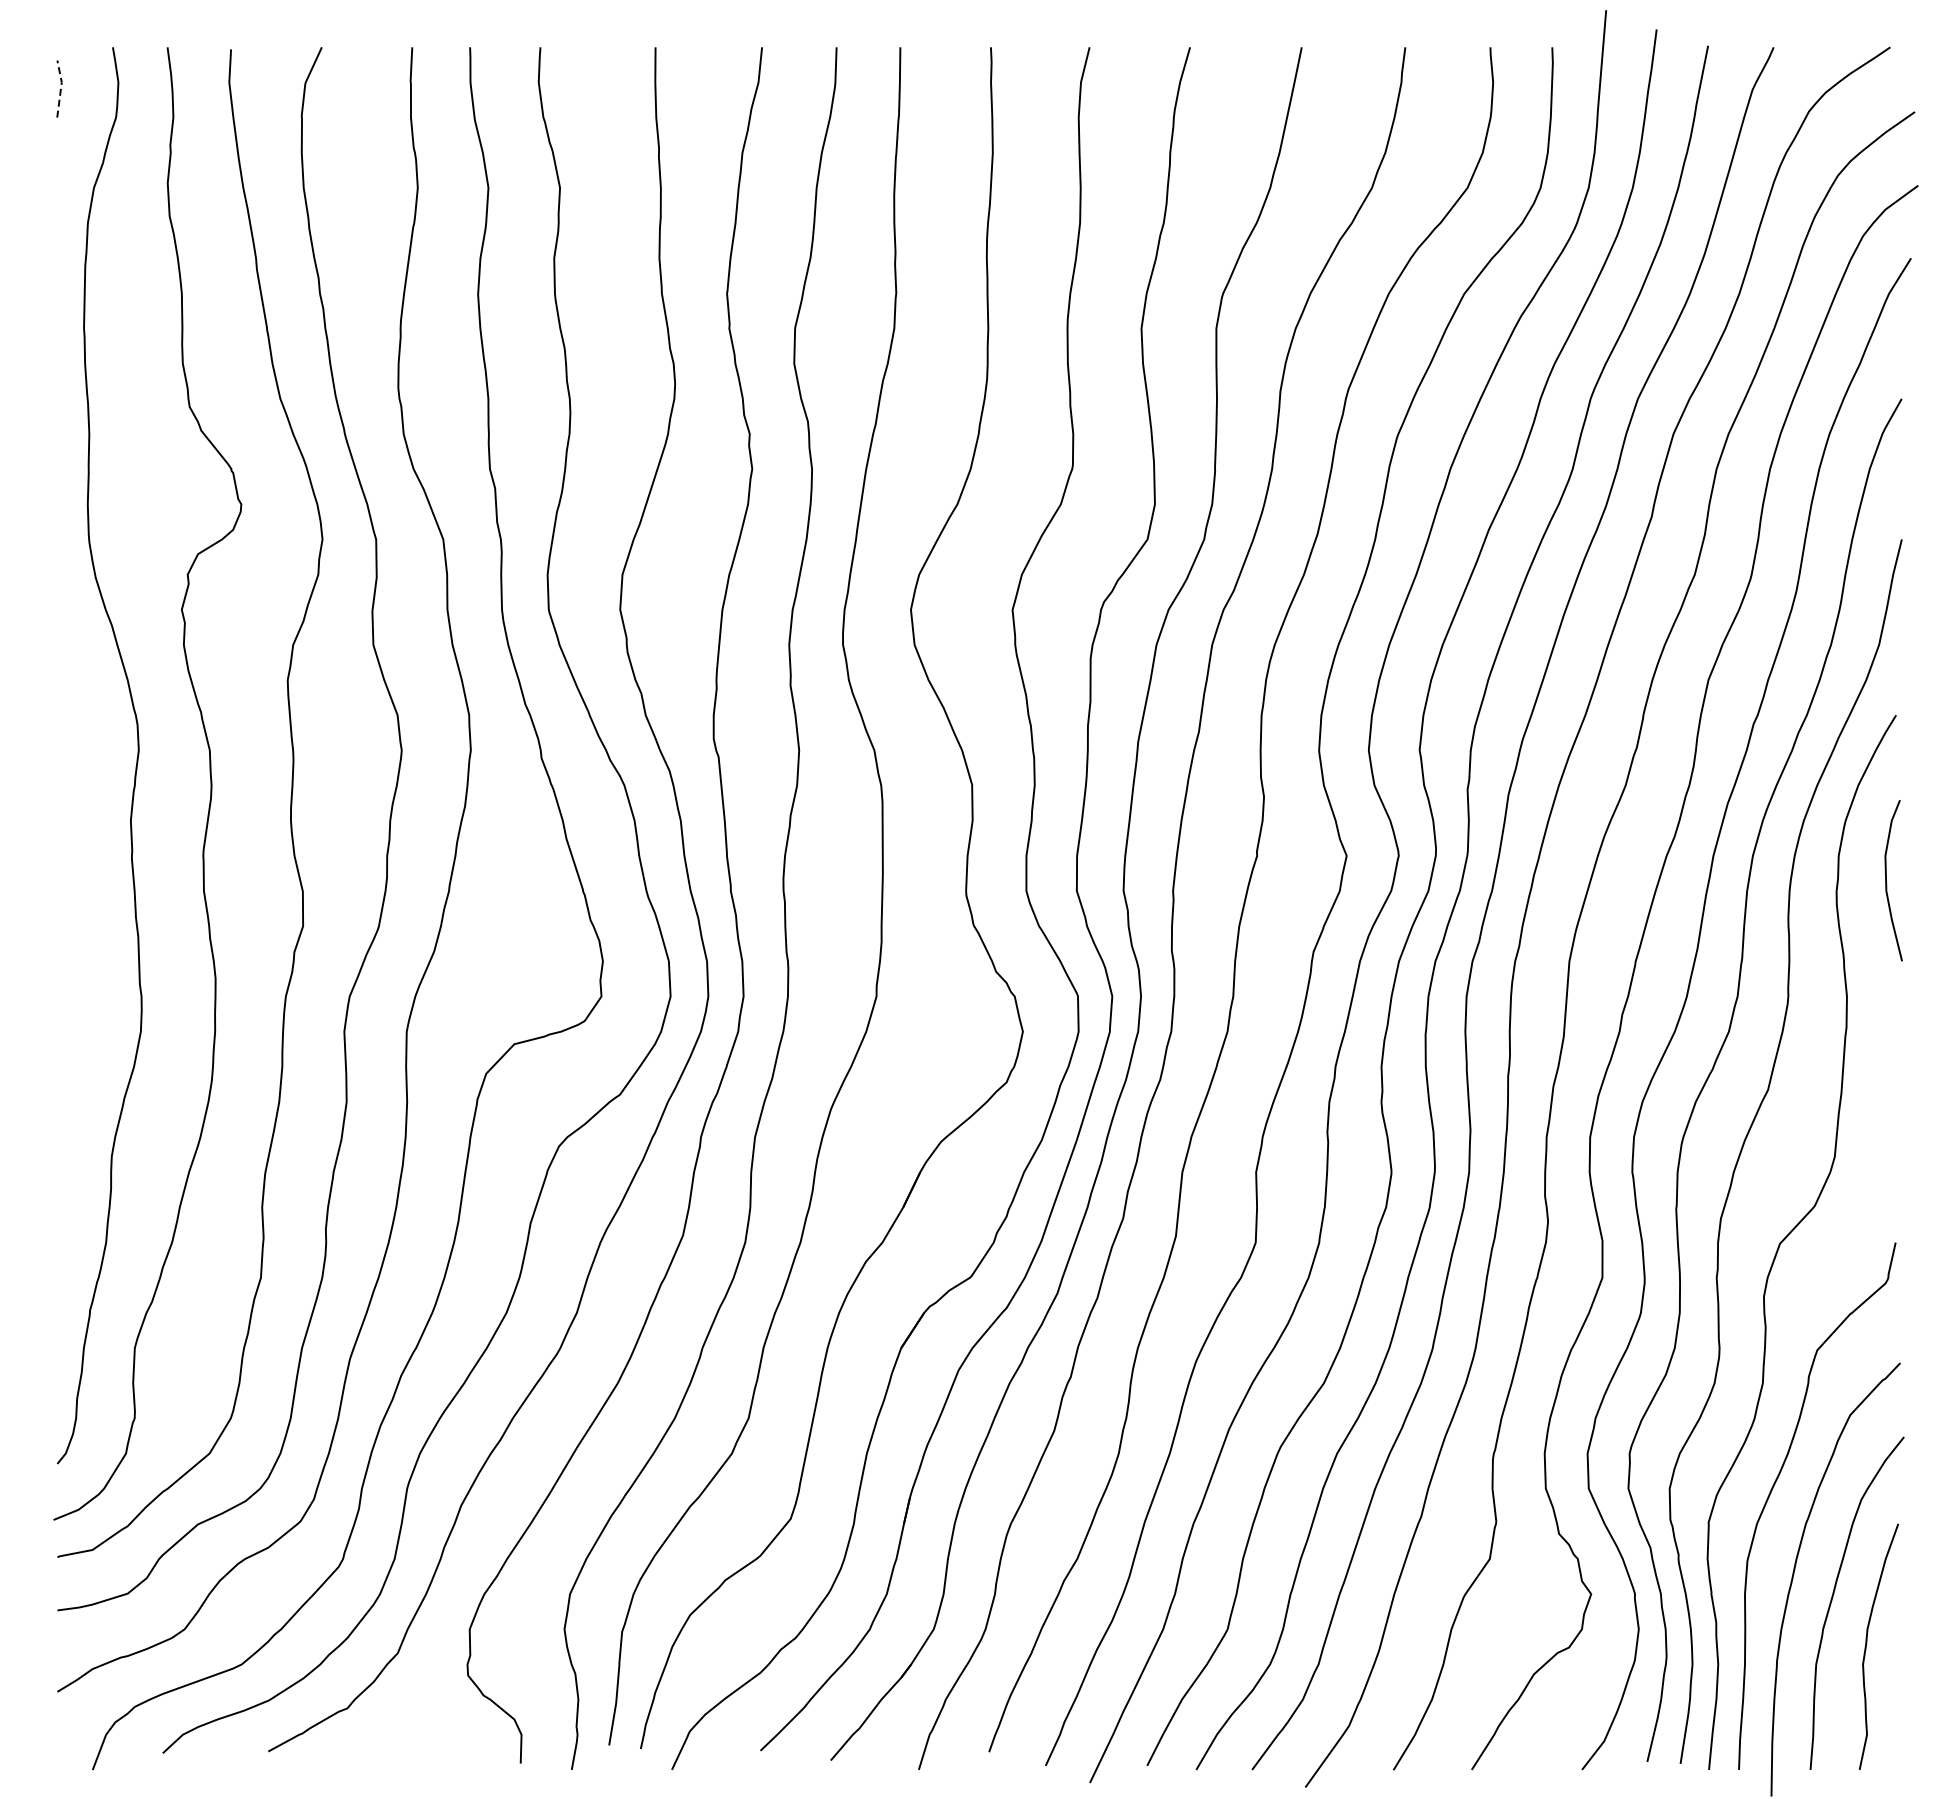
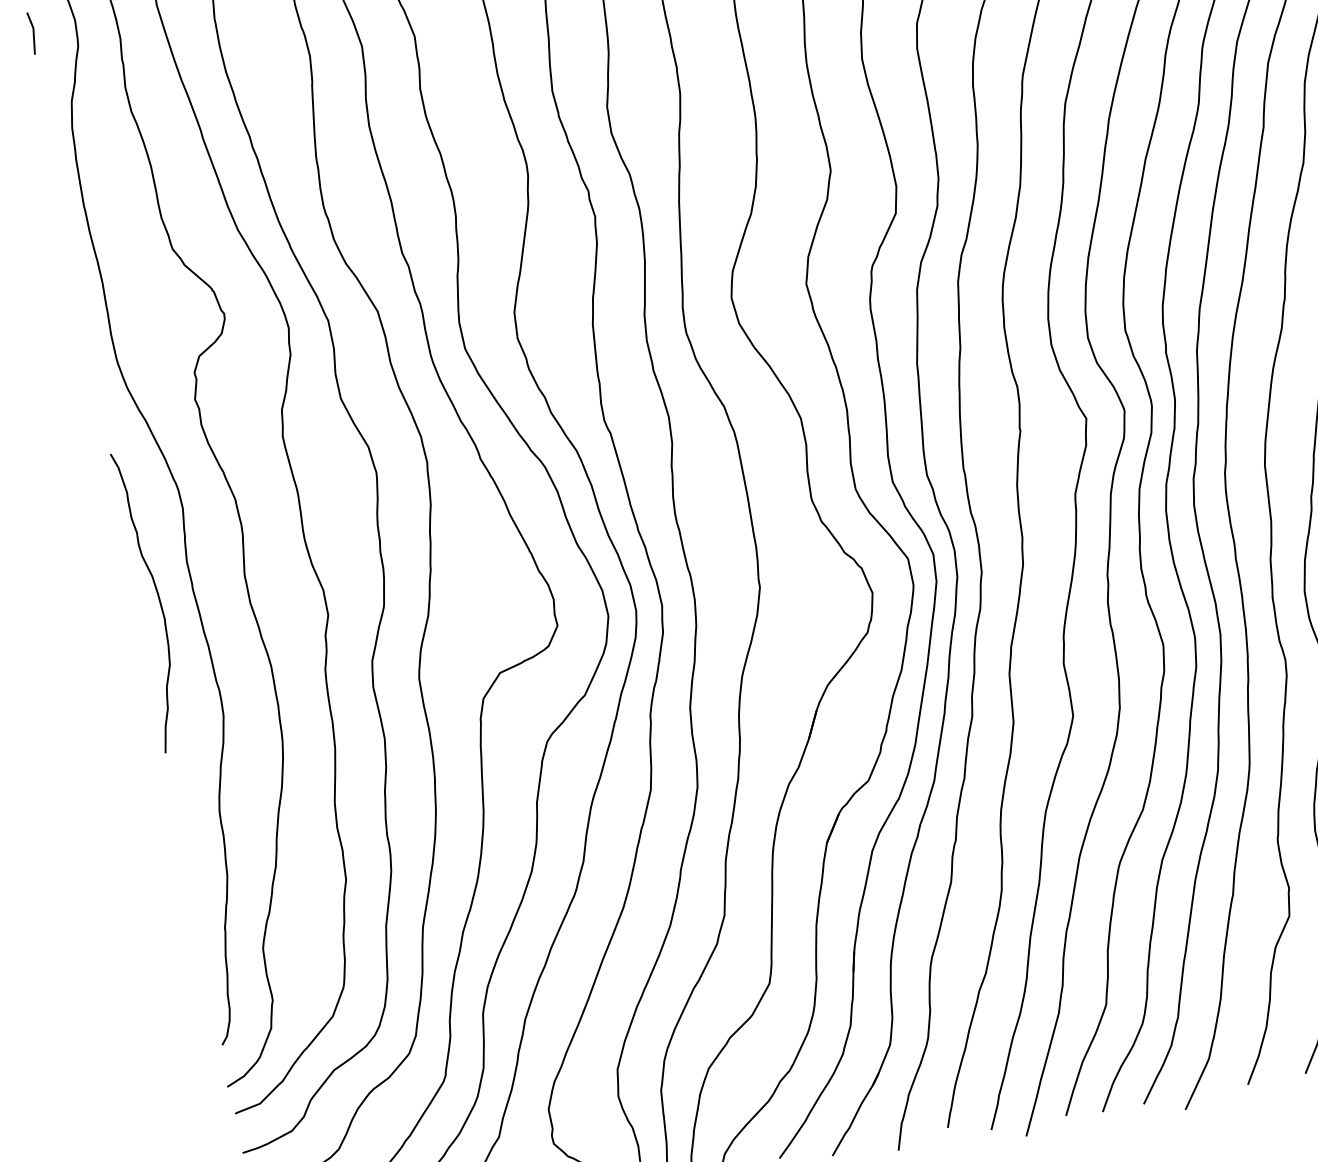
line: (61, 88) -> (34, 32), dashed -> solid
curve: (84, 863) -> (158, 599), added

